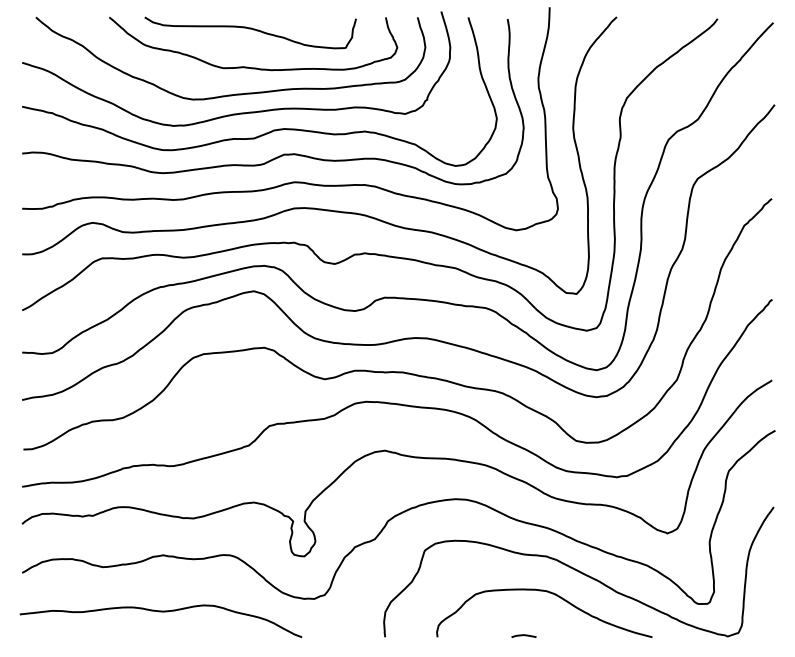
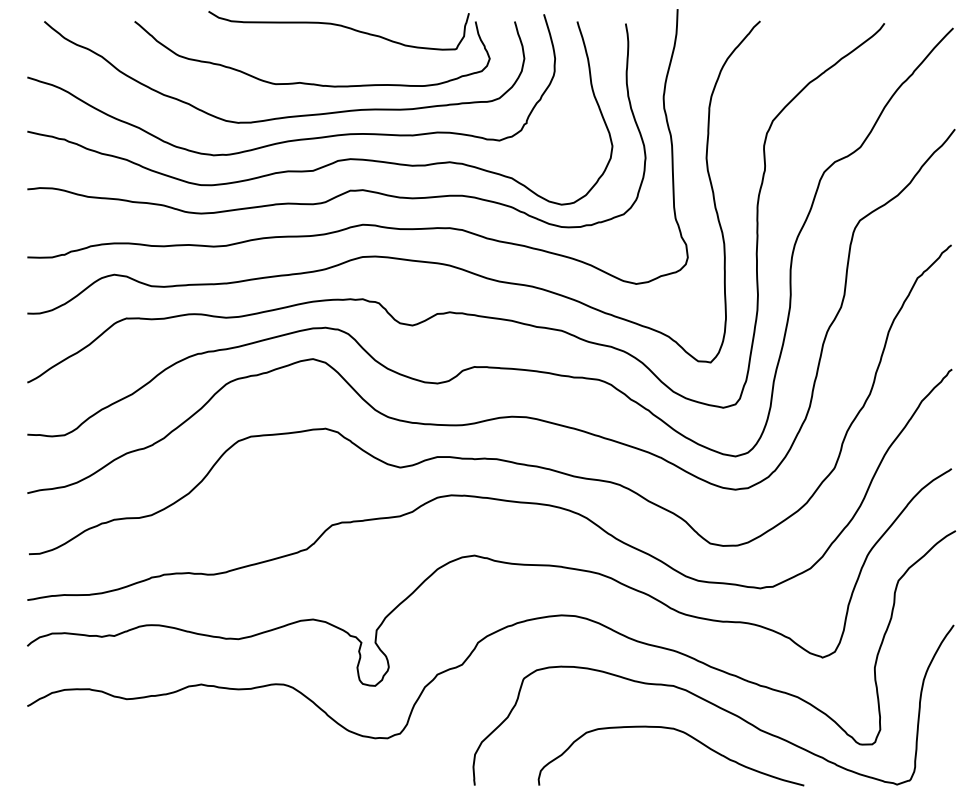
curve: (250, 29) -> (338, 26), moved
curve: (161, 612) -> (198, 754), removed
curve: (523, 635) -> (645, 783), removed

